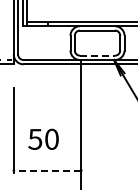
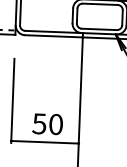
line: (97, 55) -> (99, 29), dashed -> solid
text: (43, 138) -> (47, 123), moved
line: (47, 170) -> (44, 142), dashed -> solid

